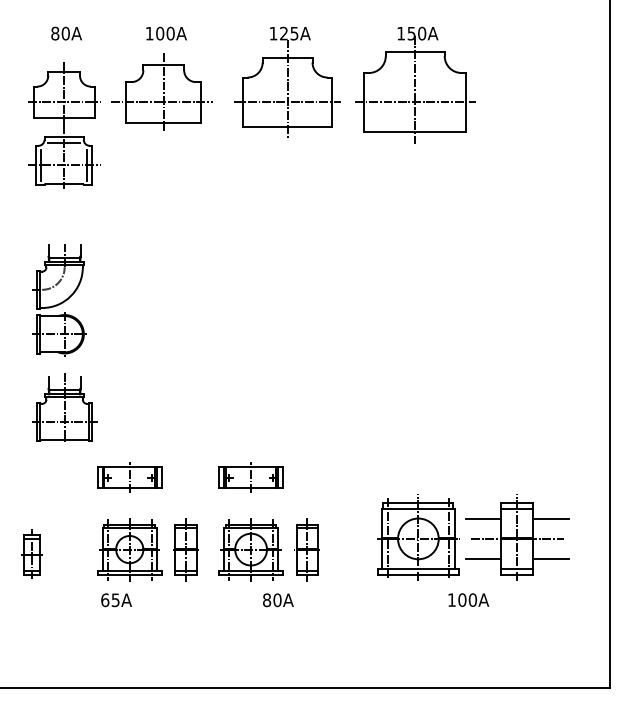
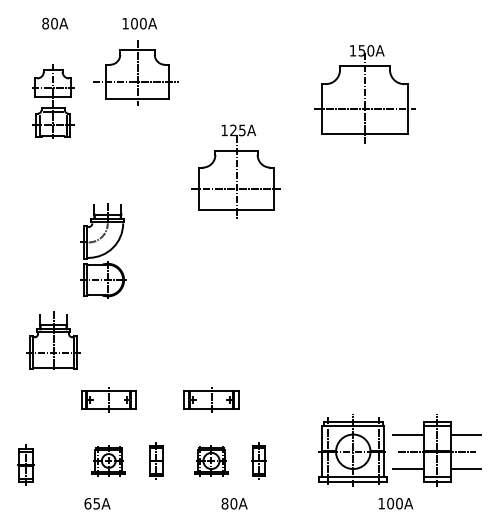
part: (287, 81) -> (236, 170), moved
part: (415, 84) -> (365, 93), moved
part: (64, 125) -> (53, 101), size x0.7
part: (59, 300) -> (103, 251), moved
part: (129, 549) -> (108, 460), size x0.6
part: (185, 549) -> (155, 460), size x0.7
part: (250, 549) -> (211, 460), size x0.6
part: (306, 549) -> (258, 460), size x0.7

